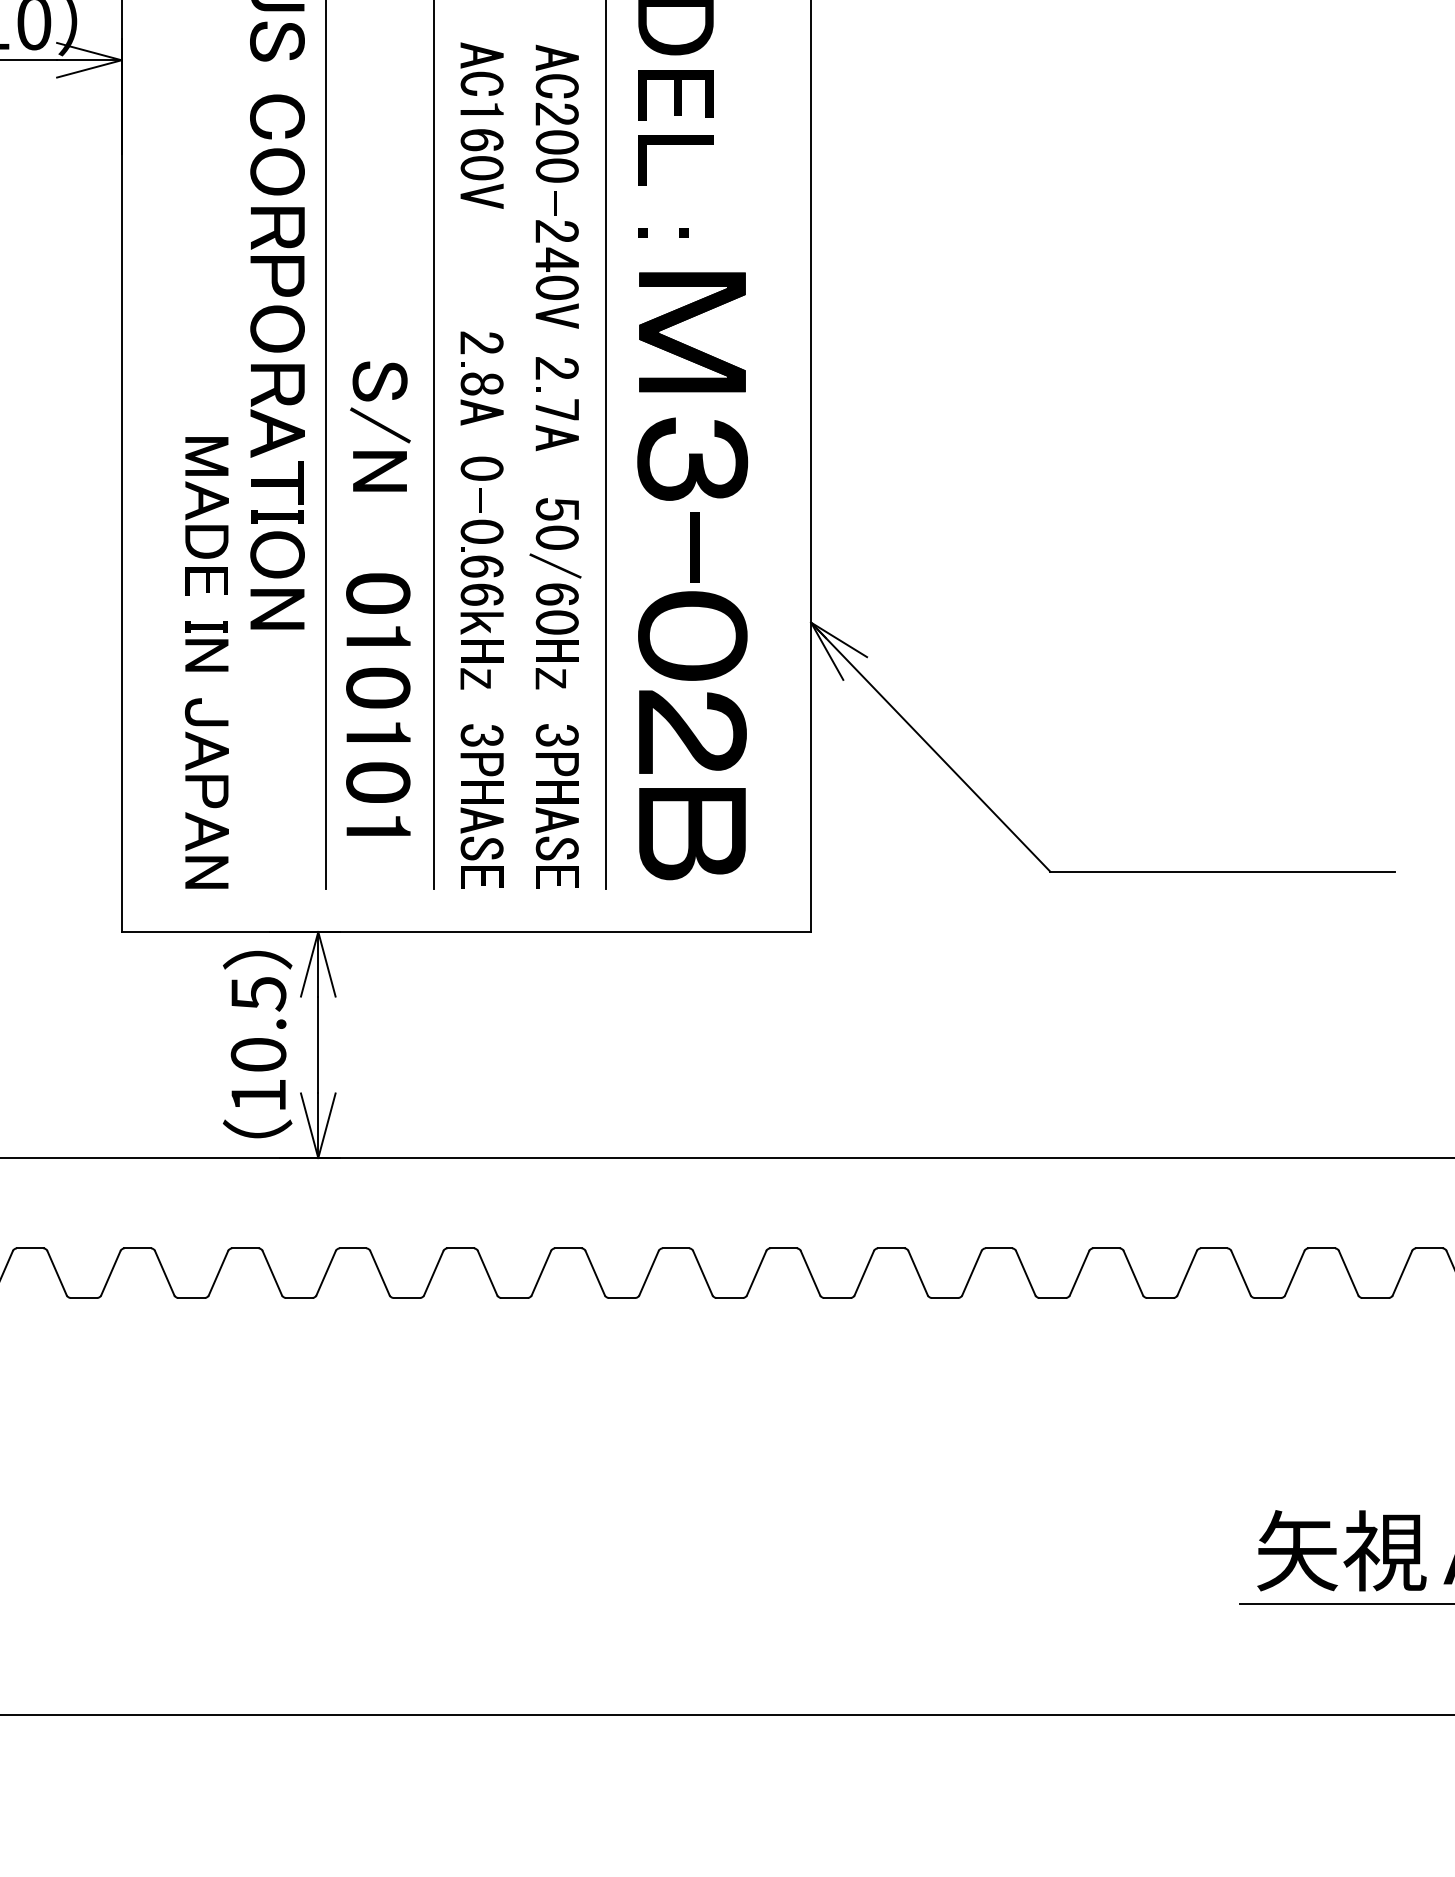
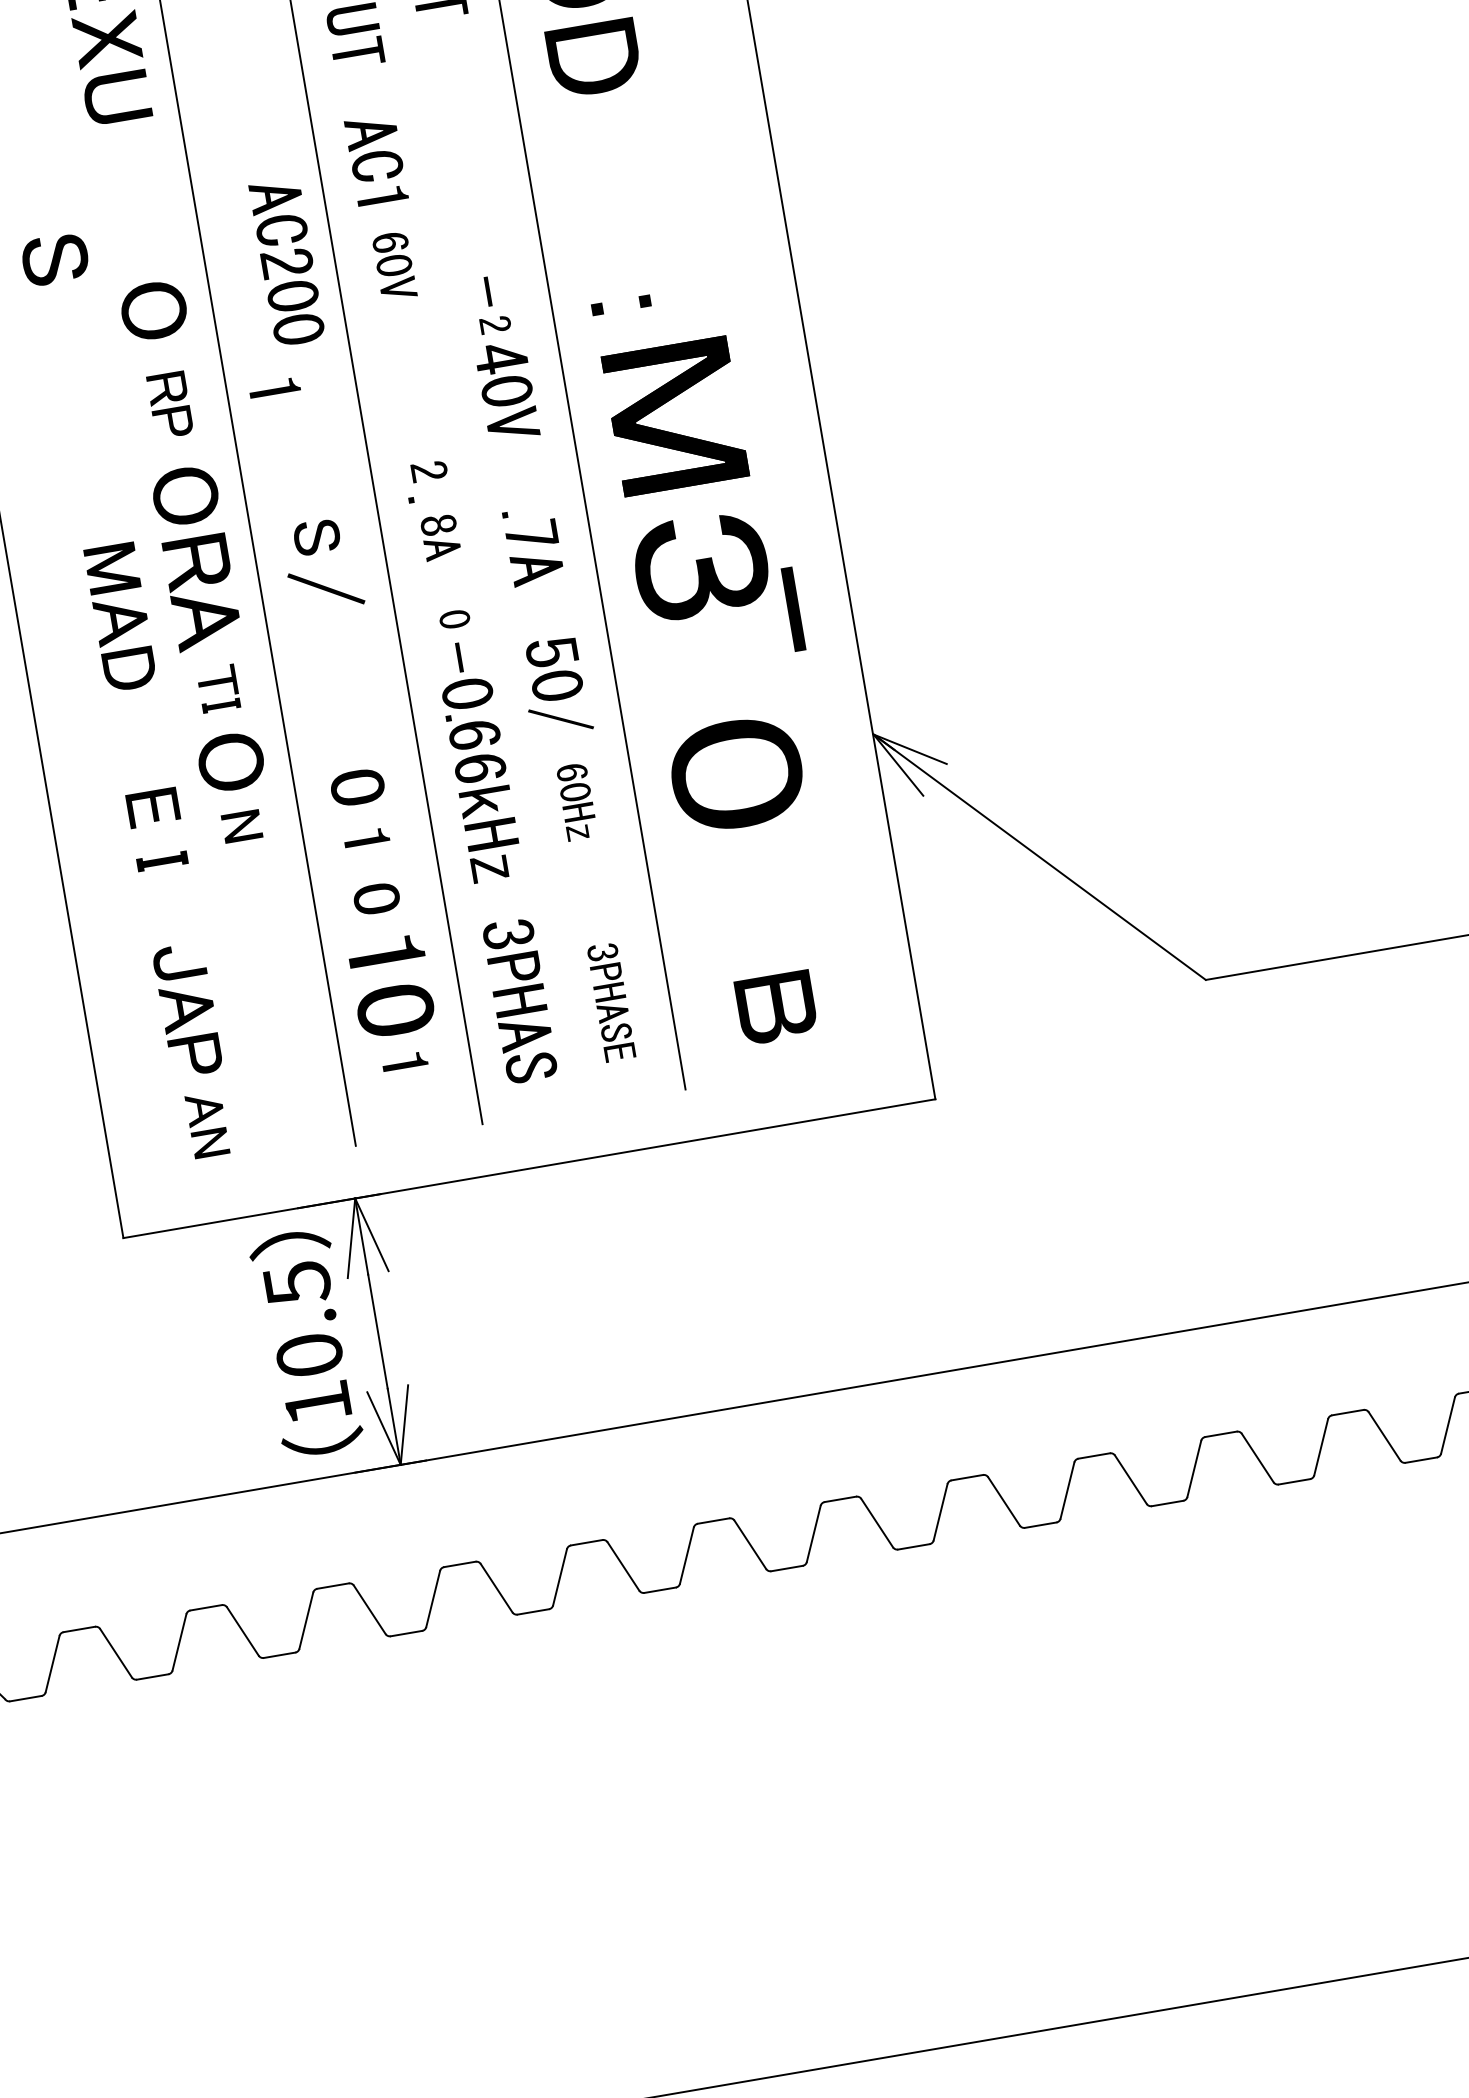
part: (277, 41) -> (55, 259), moved
fill: (675, 95) -> (607, 140), removed
part: (280, 102) -> (143, 228), removed
part: (556, 113) -> (286, 262), moved
part: (675, 144) -> (617, 198), removed
part: (481, 168) -> (393, 265), size x0.7
part: (556, 231) -> (494, 324), size x0.6
part: (277, 251) -> (170, 404), size x0.6
part: (365, 251) -> (273, 386), added
part: (481, 342) -> (428, 470), size x0.7
fill: (556, 368) -> (522, 486), removed
part: (379, 381) -> (316, 537), size x0.7
part: (481, 398) -> (440, 536), size x0.7
part: (481, 468) -> (454, 619), size x0.6
fill: (379, 471) -> (334, 643), removed
part: (277, 492) -> (218, 688), size x0.6
part: (206, 497) -> (120, 616), moved
part: (694, 547) -> (793, 609), moved
part: (378, 593) -> (357, 787), size x0.7
part: (277, 609) -> (242, 826), size x0.6
part: (378, 635) -> (366, 836), size x0.6
part: (556, 636) -> (576, 802), size x0.6
fill: (206, 655) -> (167, 895), removed
part: (378, 687) -> (376, 898), size x0.6
fill: (692, 731) -> (755, 886), removed
part: (556, 806) -> (610, 1002), size x0.6
part: (378, 825) -> (404, 1060), size x0.6
part: (692, 834) -> (776, 1008), size x0.6
part: (206, 850) -> (207, 1124), size x0.7
fill: (481, 877) -> (536, 1101), removed

